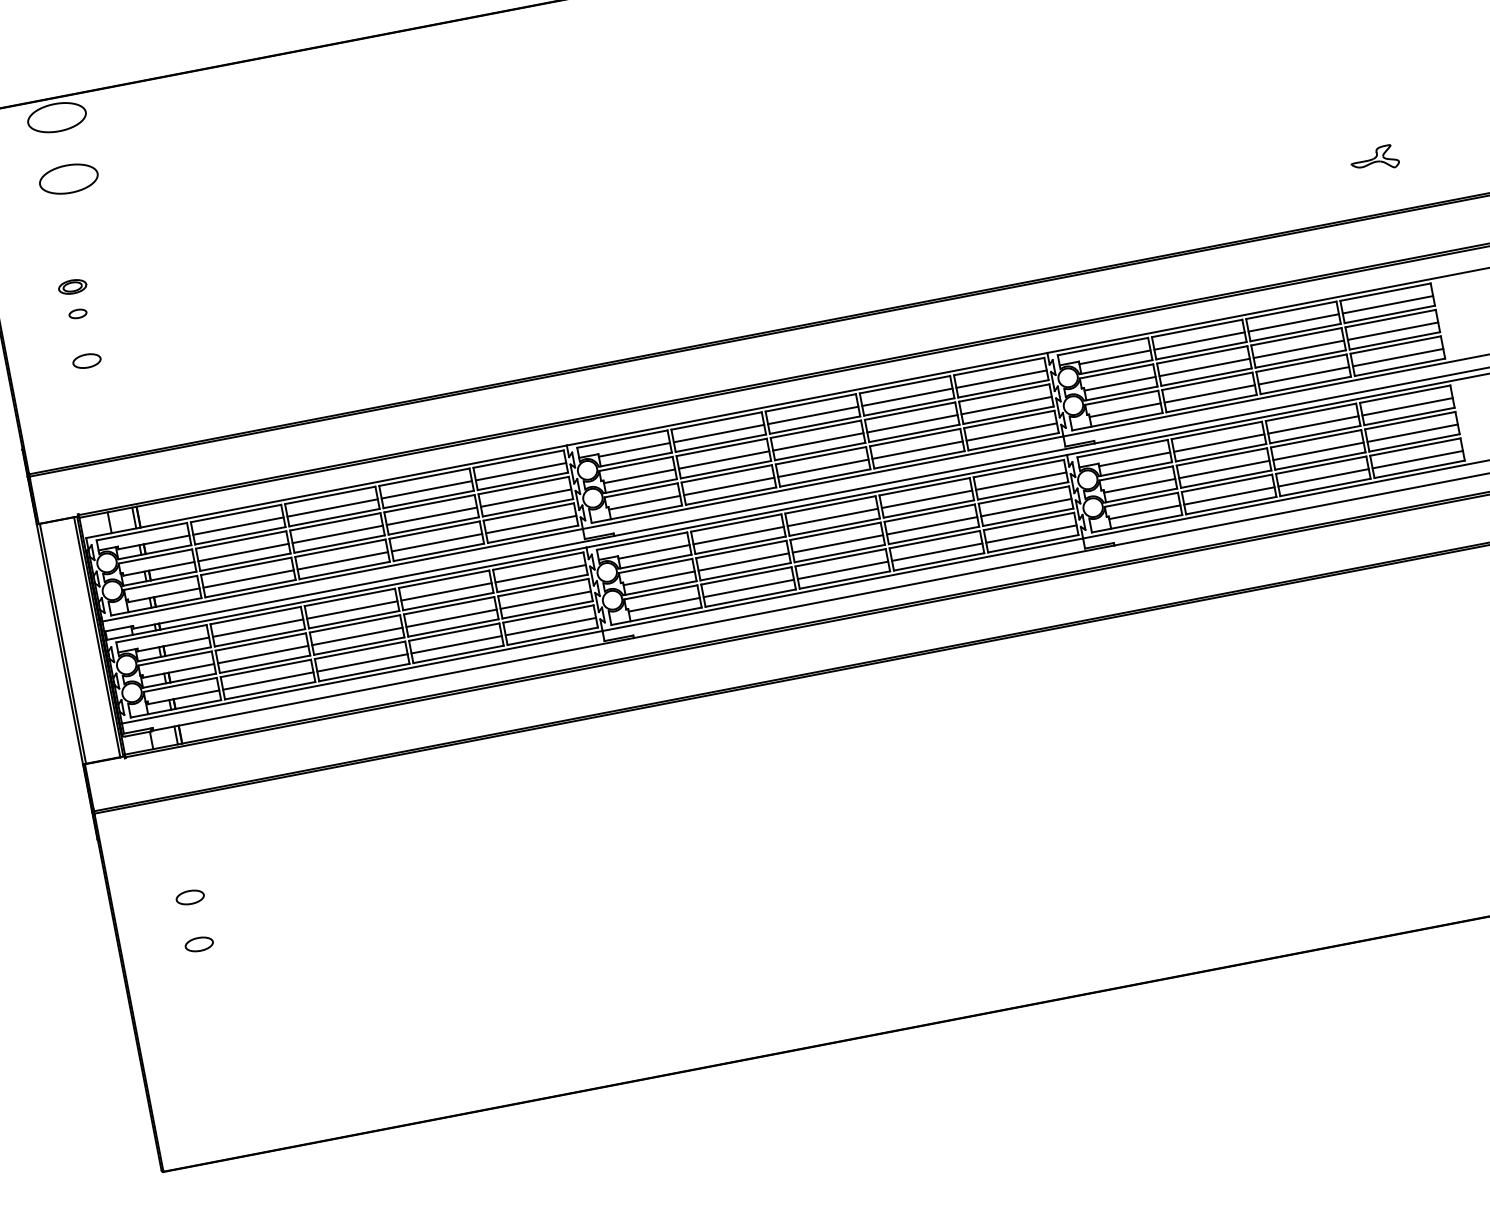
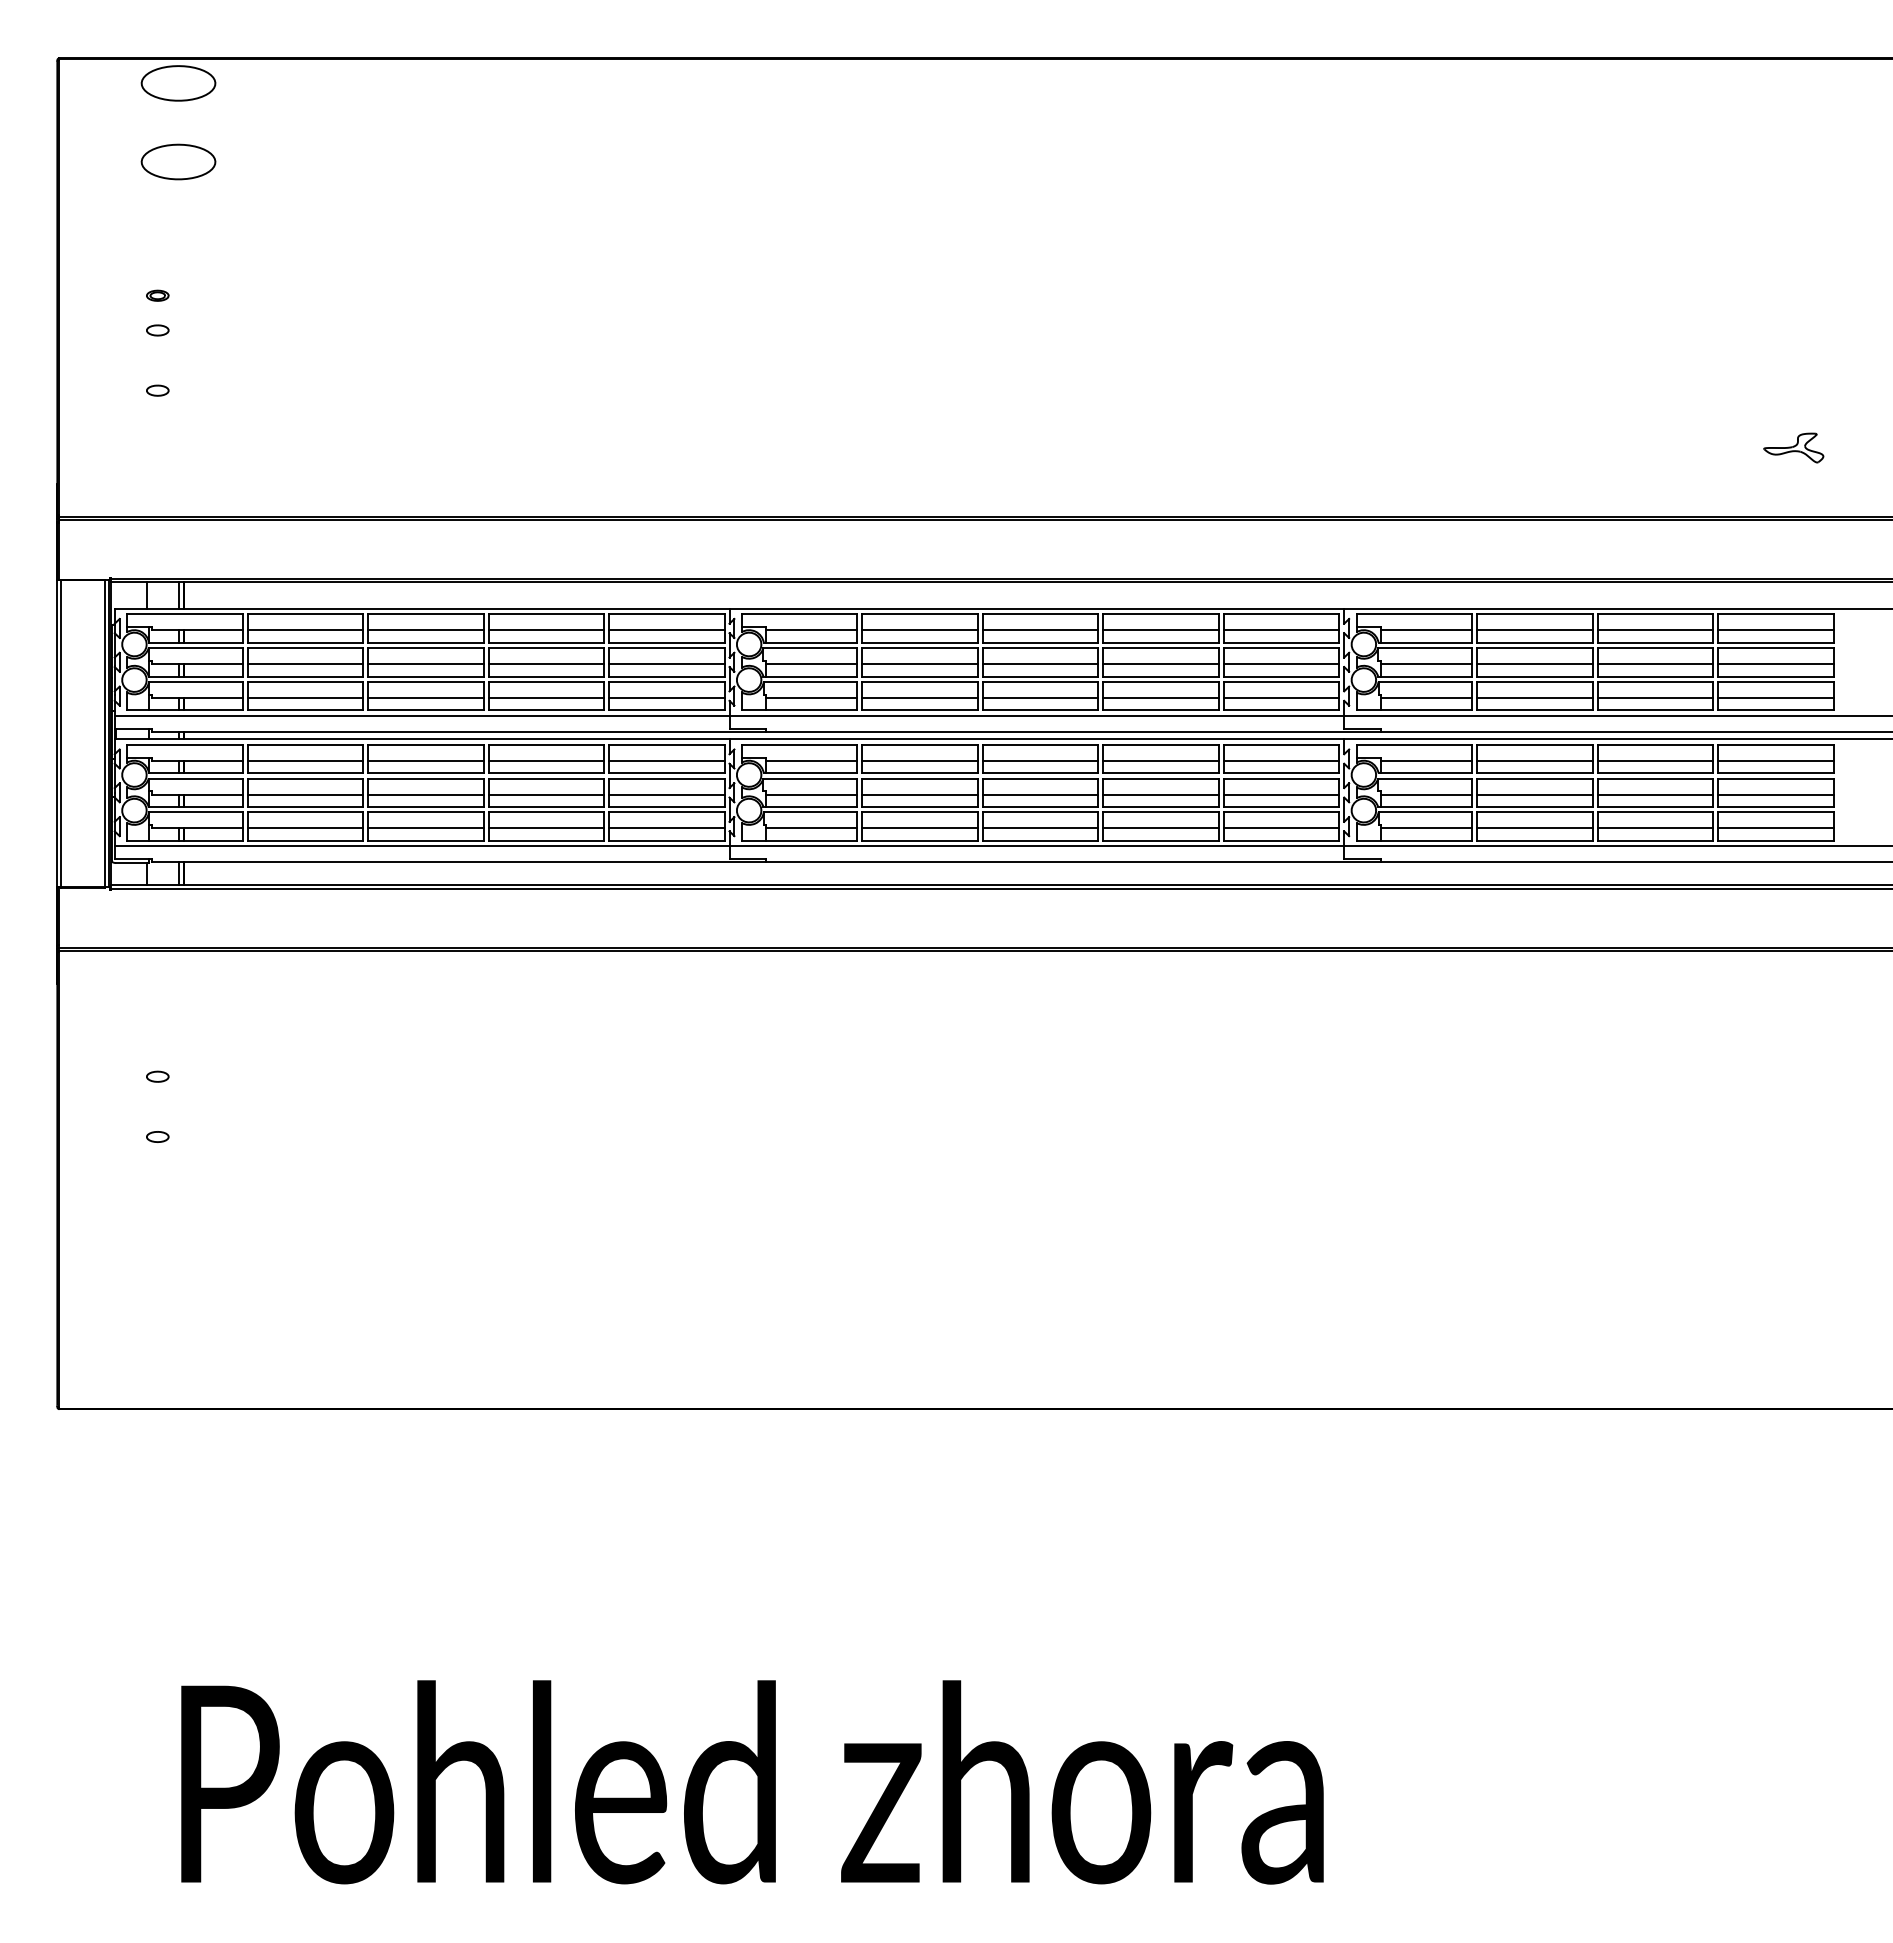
part: (72, 286) -> (157, 295), size x0.62
part: (86, 360) -> (157, 390), size x0.62
part: (190, 897) -> (157, 1076), size x0.62
part: (199, 944) -> (157, 1136), size x0.62

